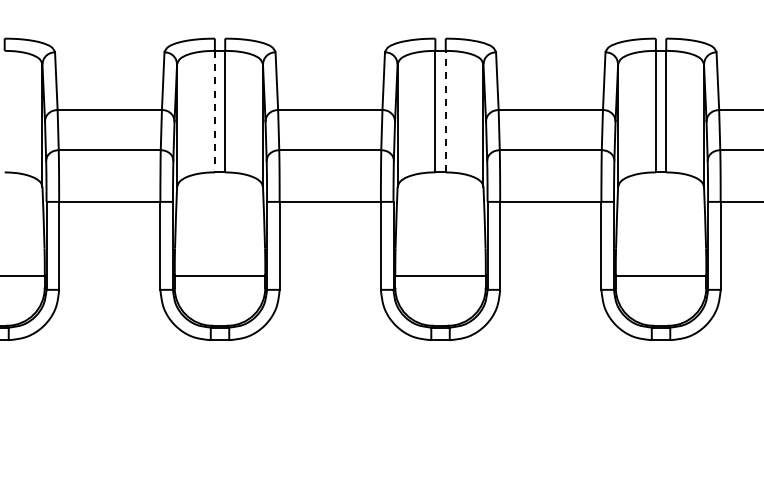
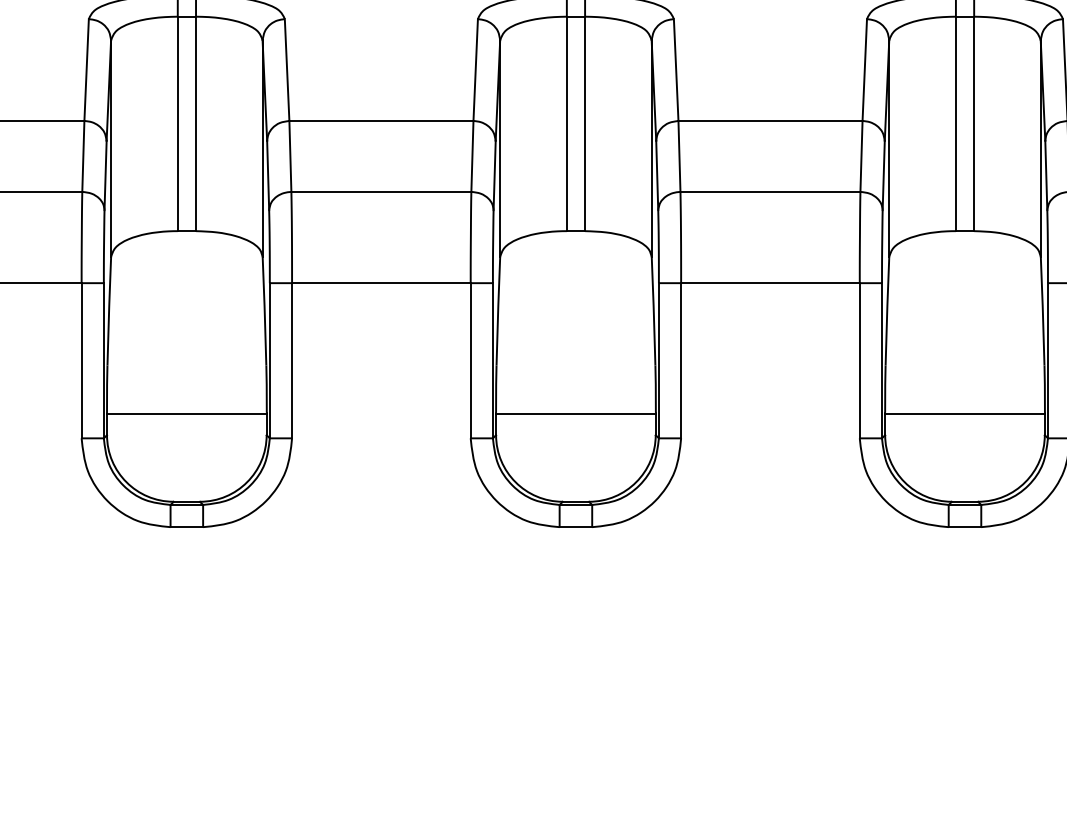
line: (214, 111) -> (177, 123), dashed -> solid
line: (445, 111) -> (584, 123), dashed -> solid

